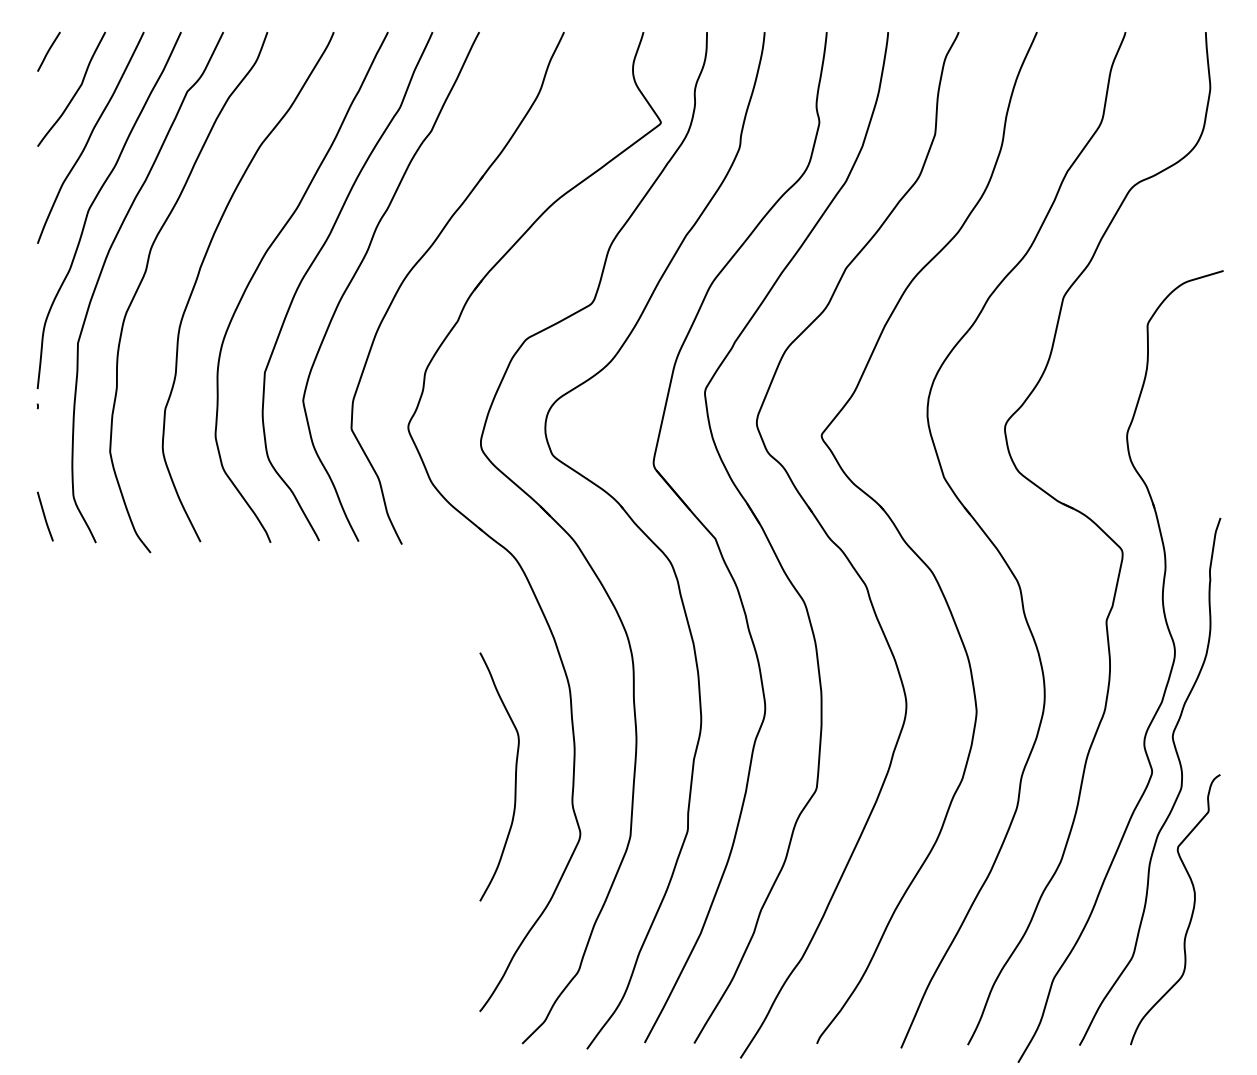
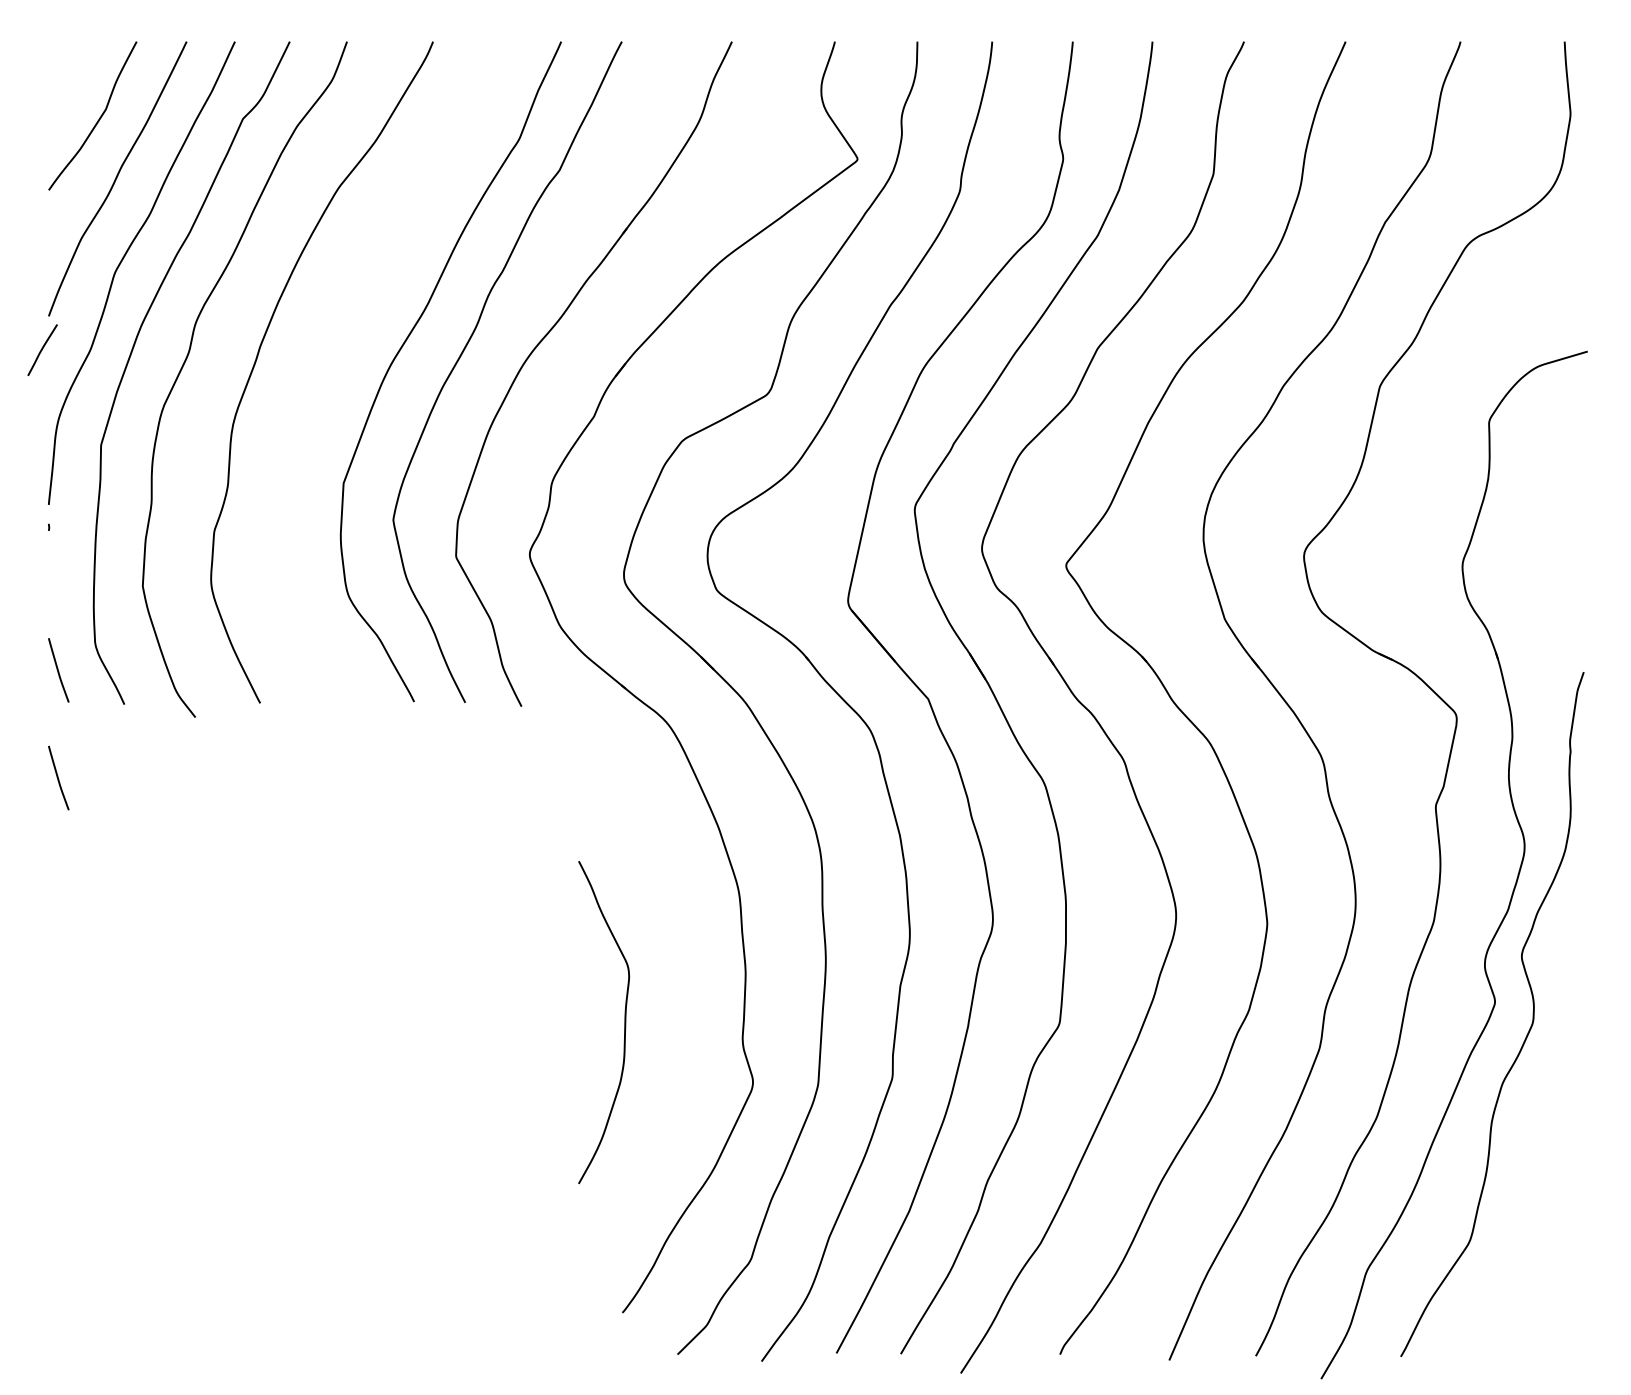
line: (48, 51) -> (42, 349), moved
curve: (259, 266) -> (336, 345), removed
line: (45, 599) -> (58, 777), added
curve: (515, 776) -> (624, 1021), moved
curve: (1191, 913) -> (1546, 1185), removed

